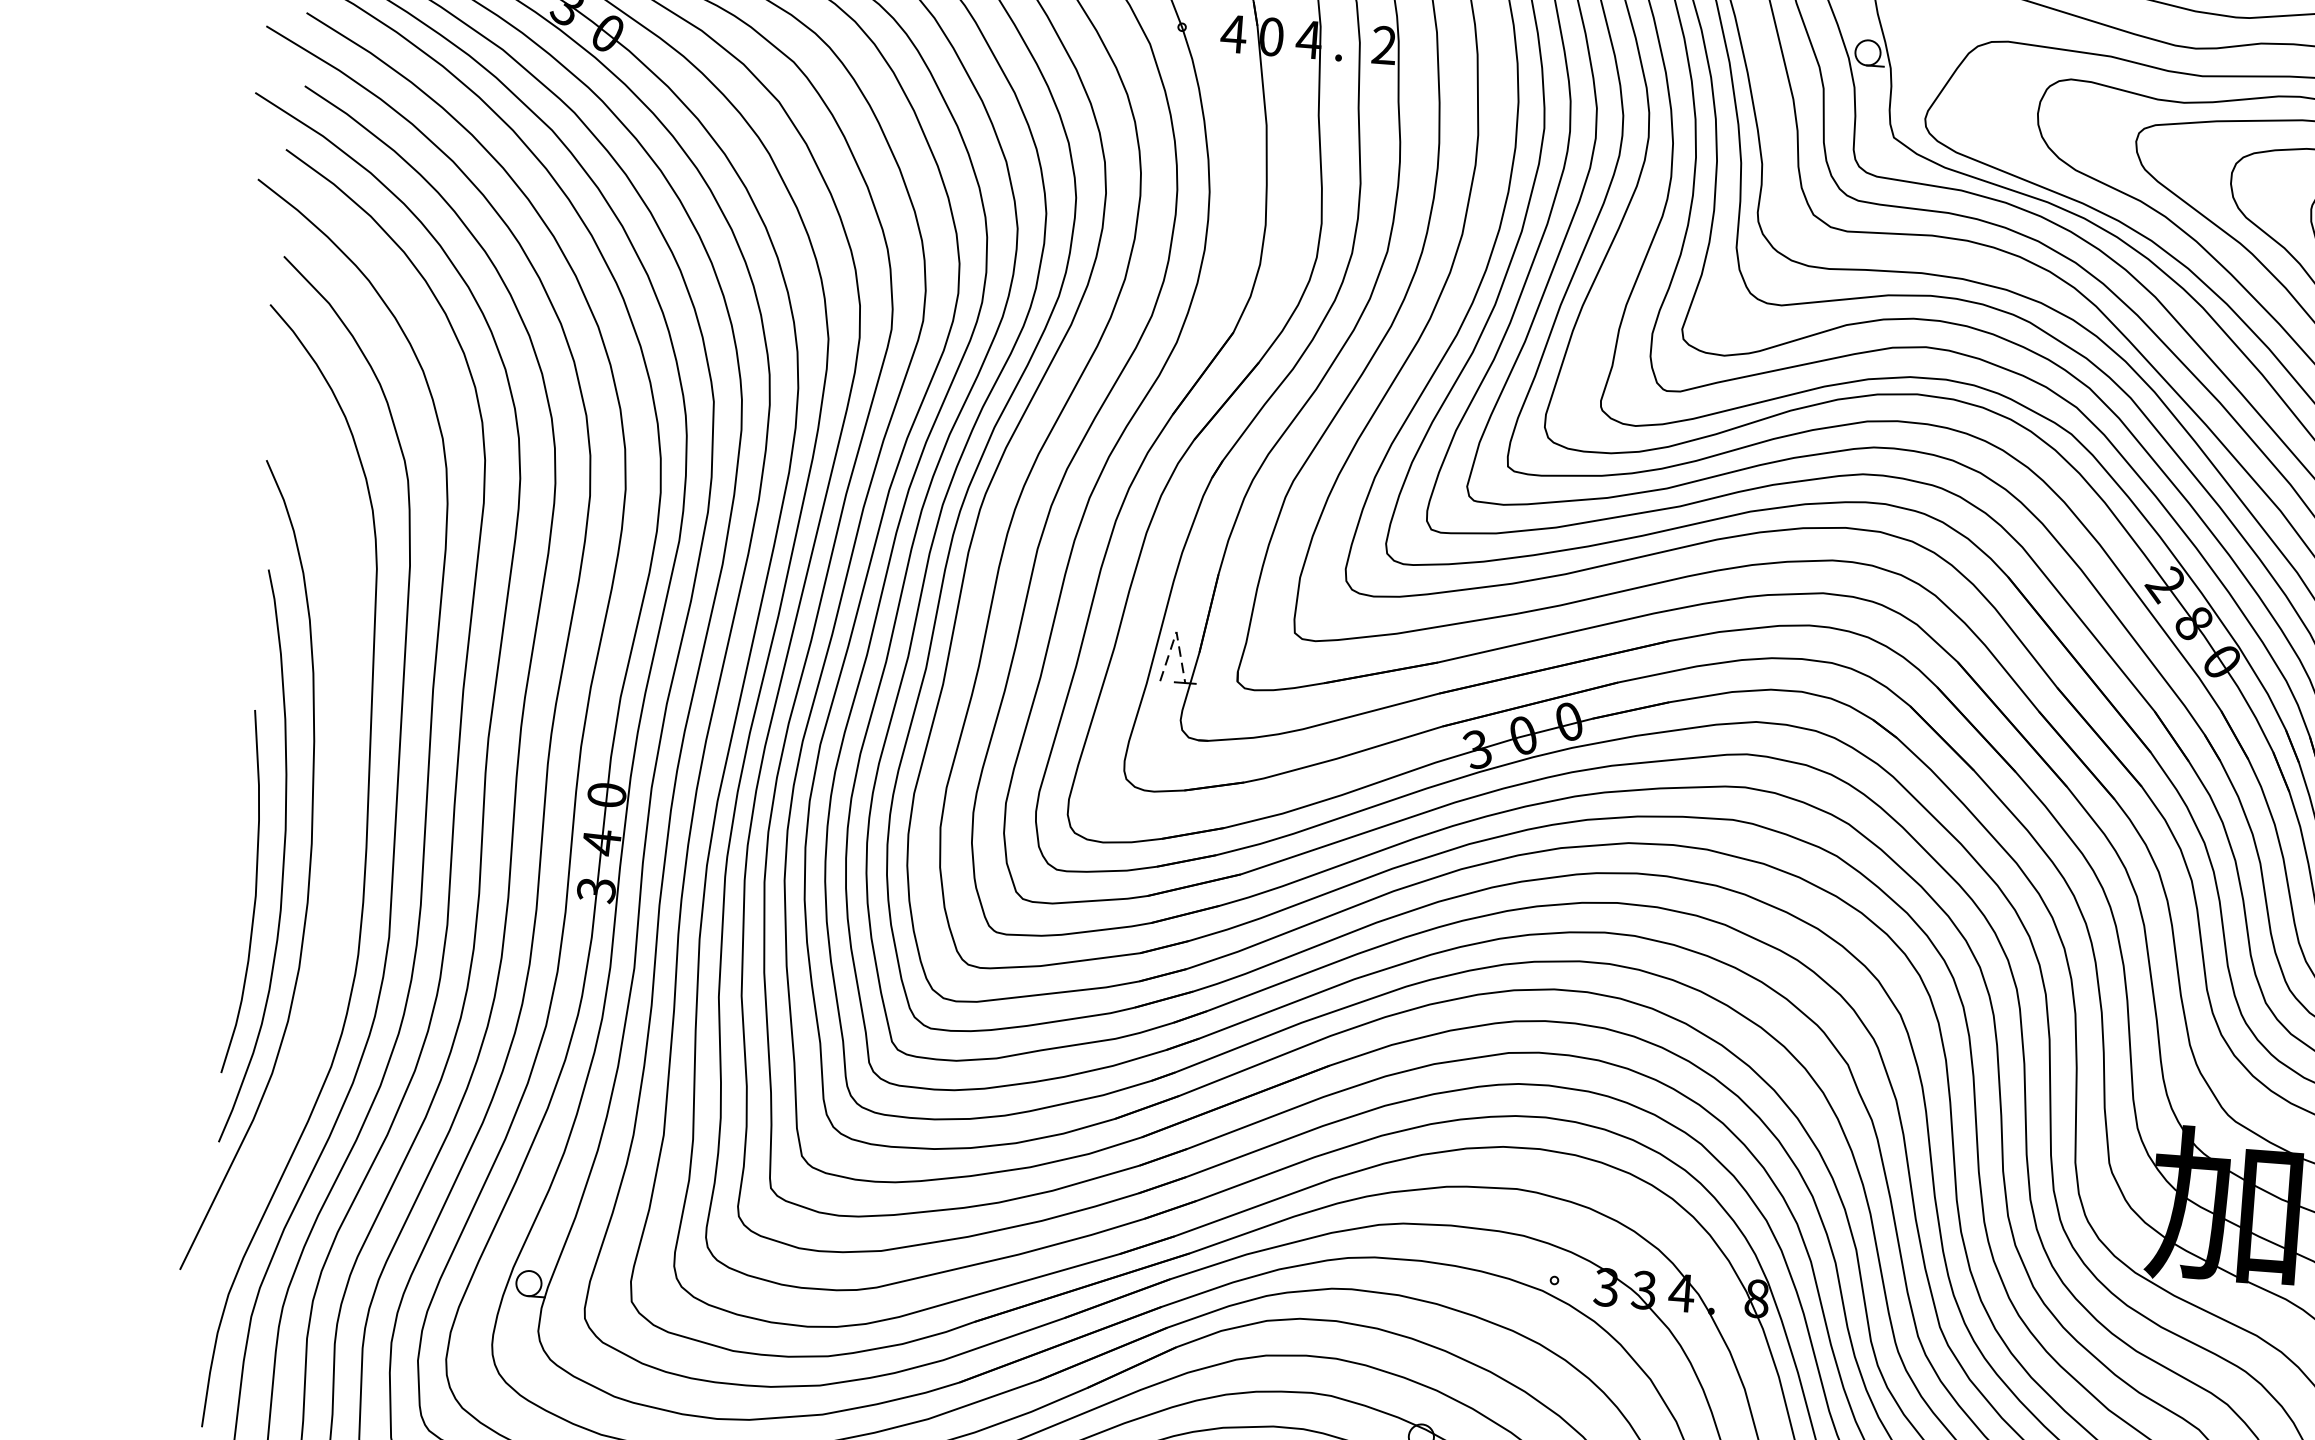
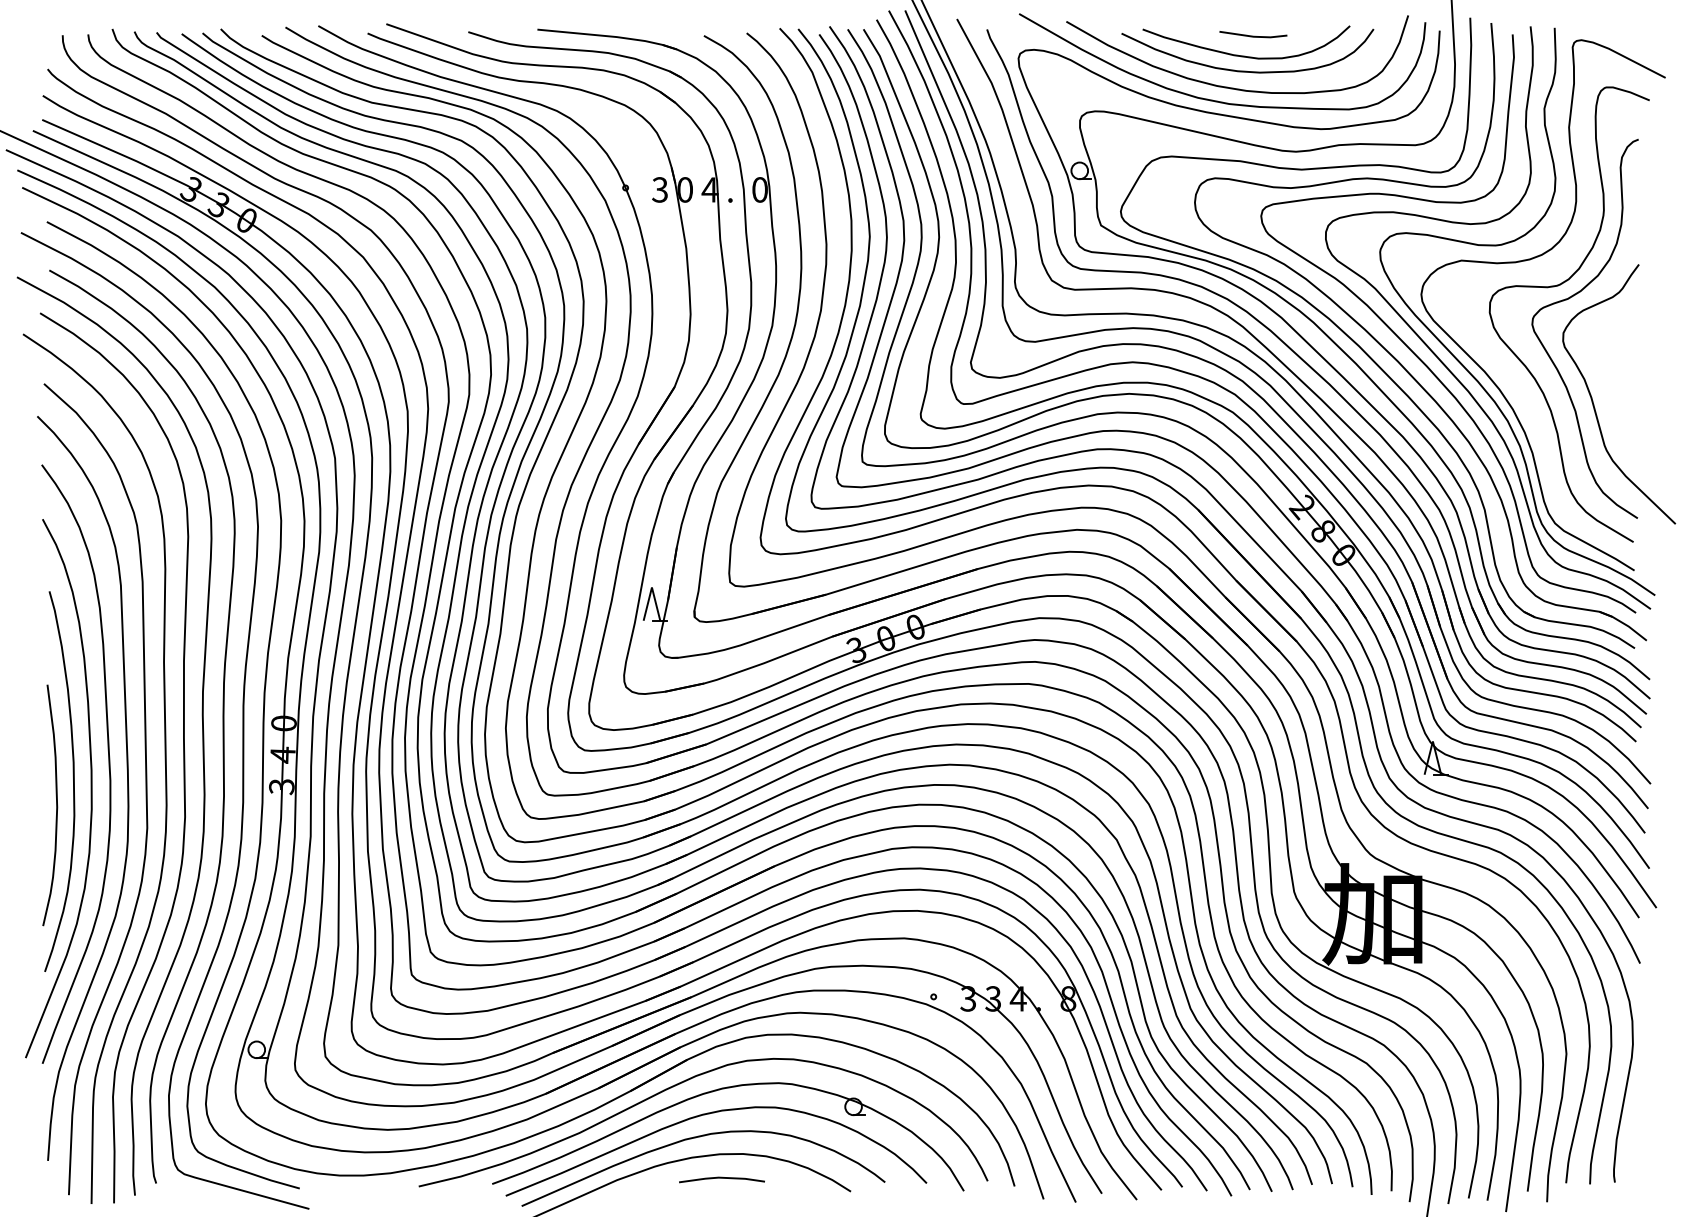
text: (1232, 33) -> (659, 189), 4 -> 3
text: (1383, 44) -> (759, 189), 2 -> 0
line: (1175, 631) -> (651, 587), dashed -> solid
curve: (338, 835) -> (108, 763), added

